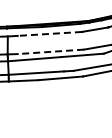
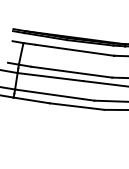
line: (49, 33) -> (74, 49), dashed -> solid
line: (50, 51) -> (71, 71), dashed -> solid

